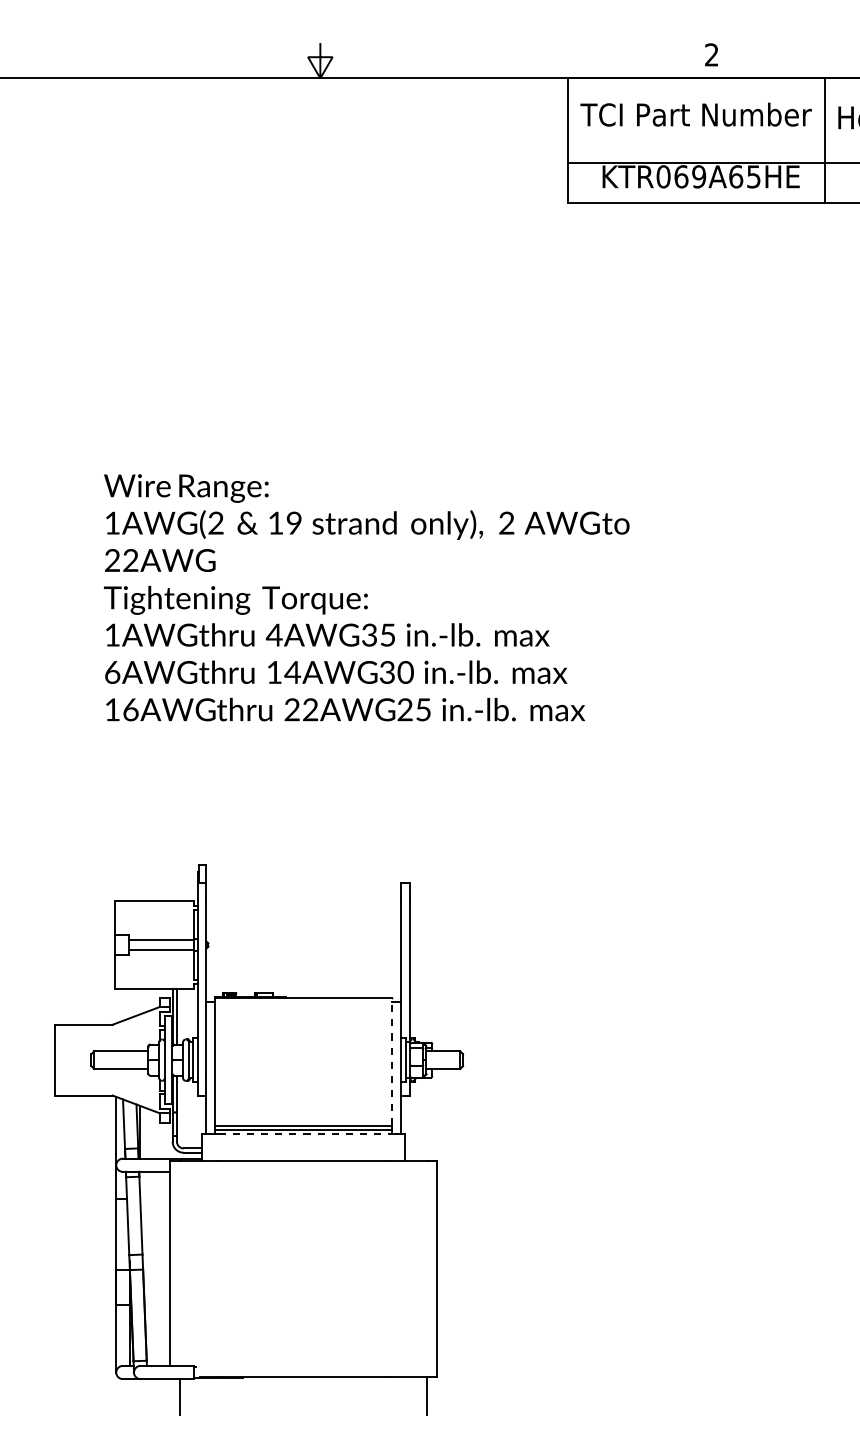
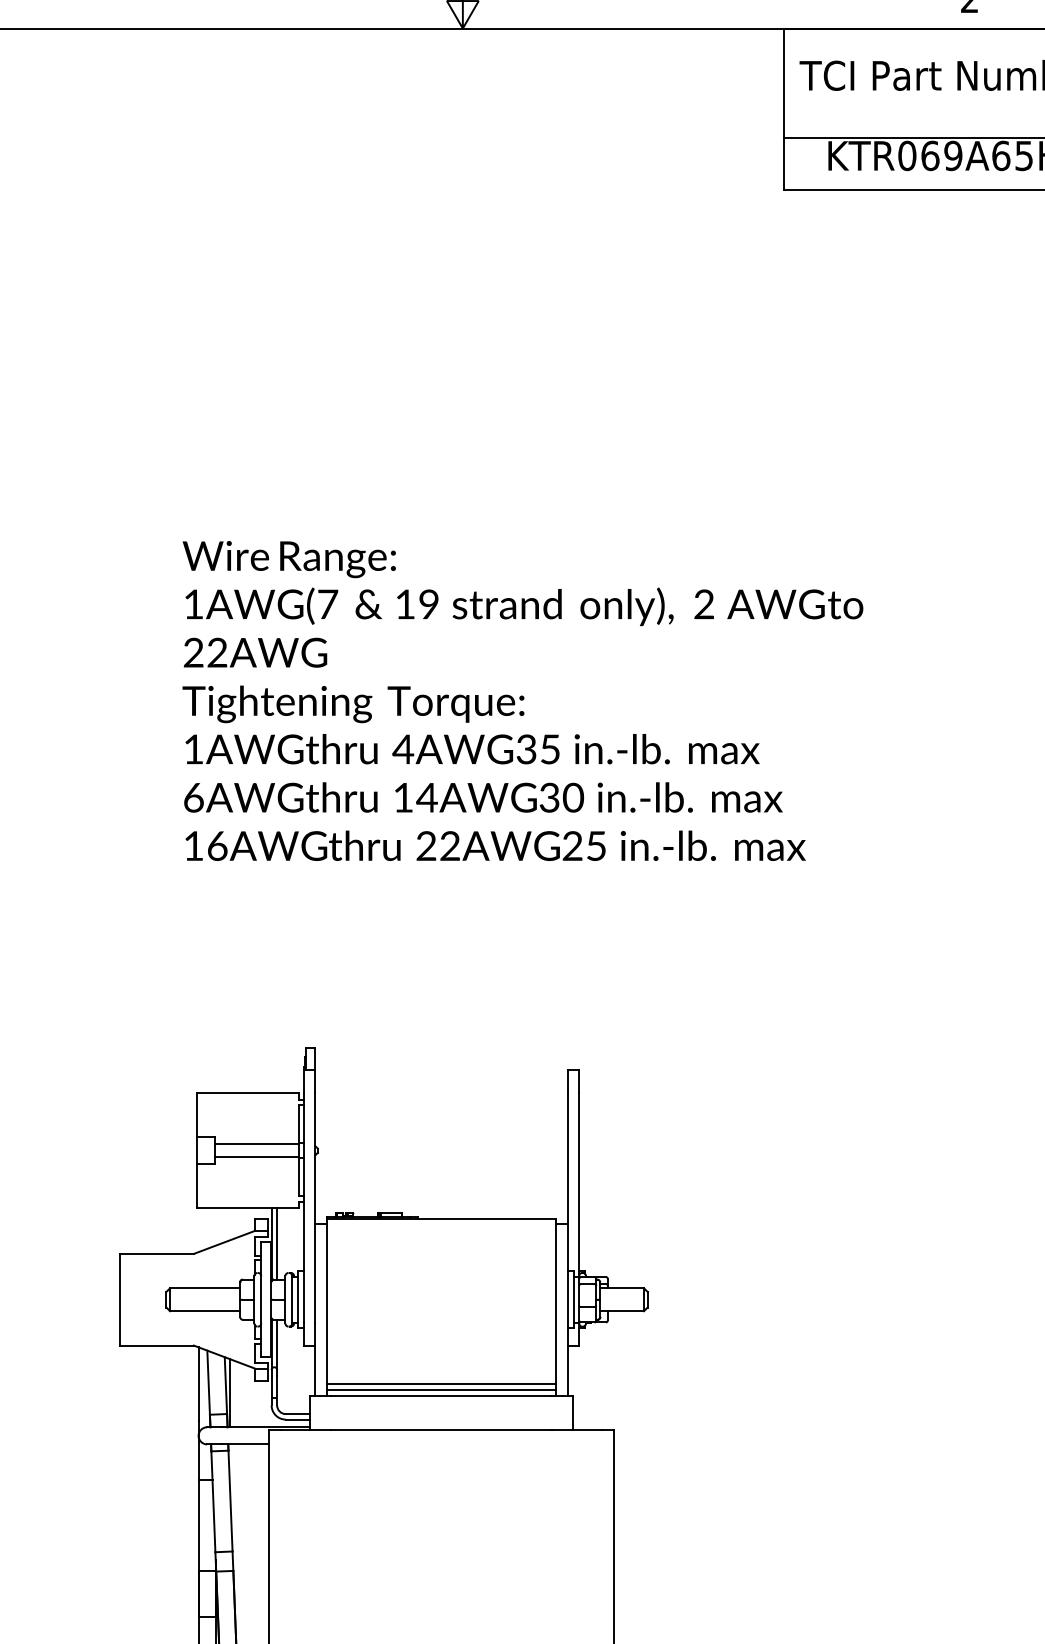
text: (216, 522) -> (328, 603), (2 -> (7
line: (392, 1061) -> (556, 1301), dashed -> solid
line: (304, 1134) -> (442, 1396), dashed -> solid

